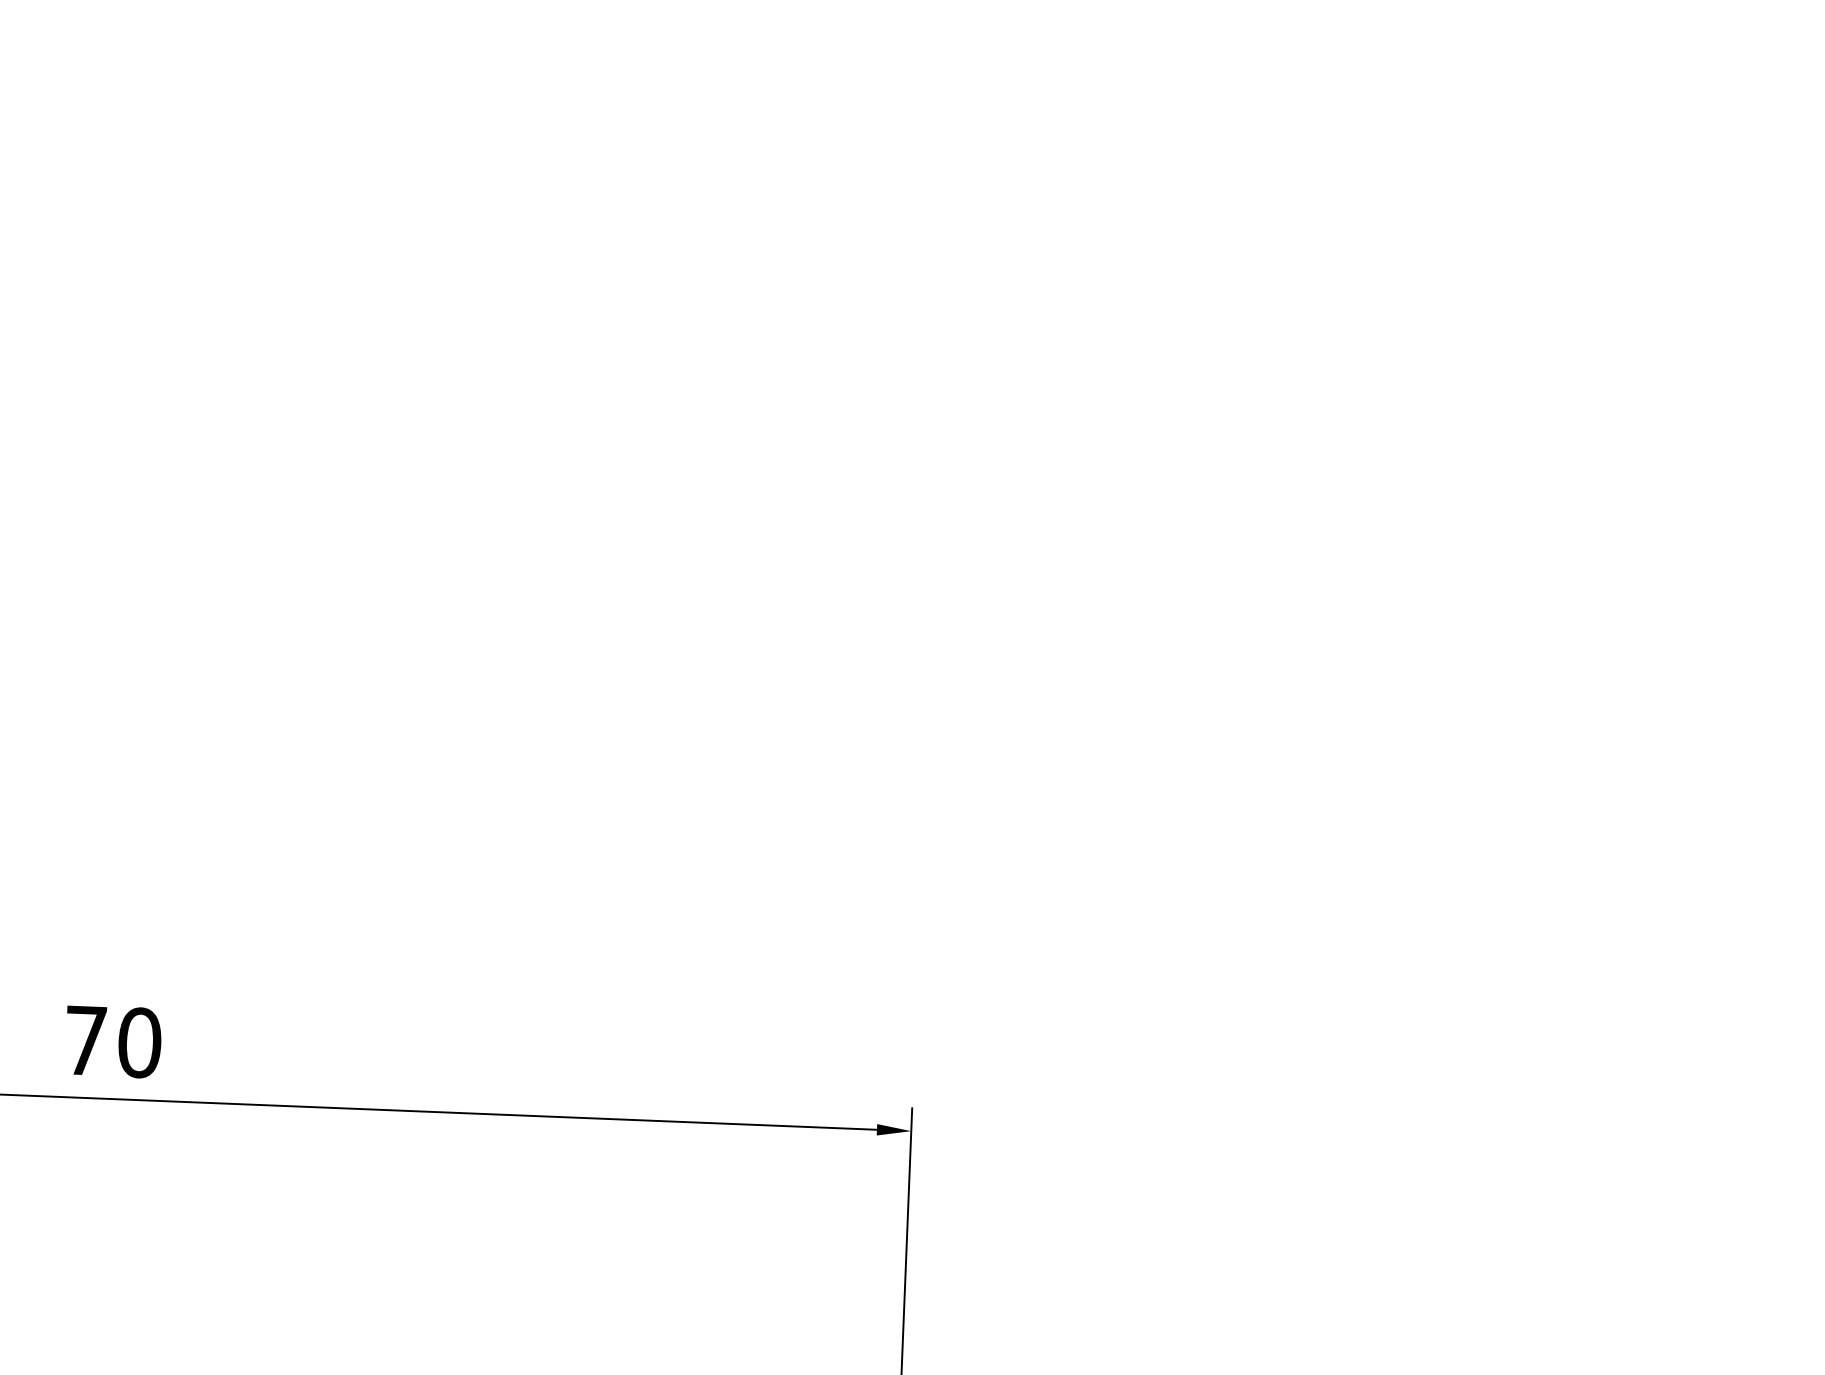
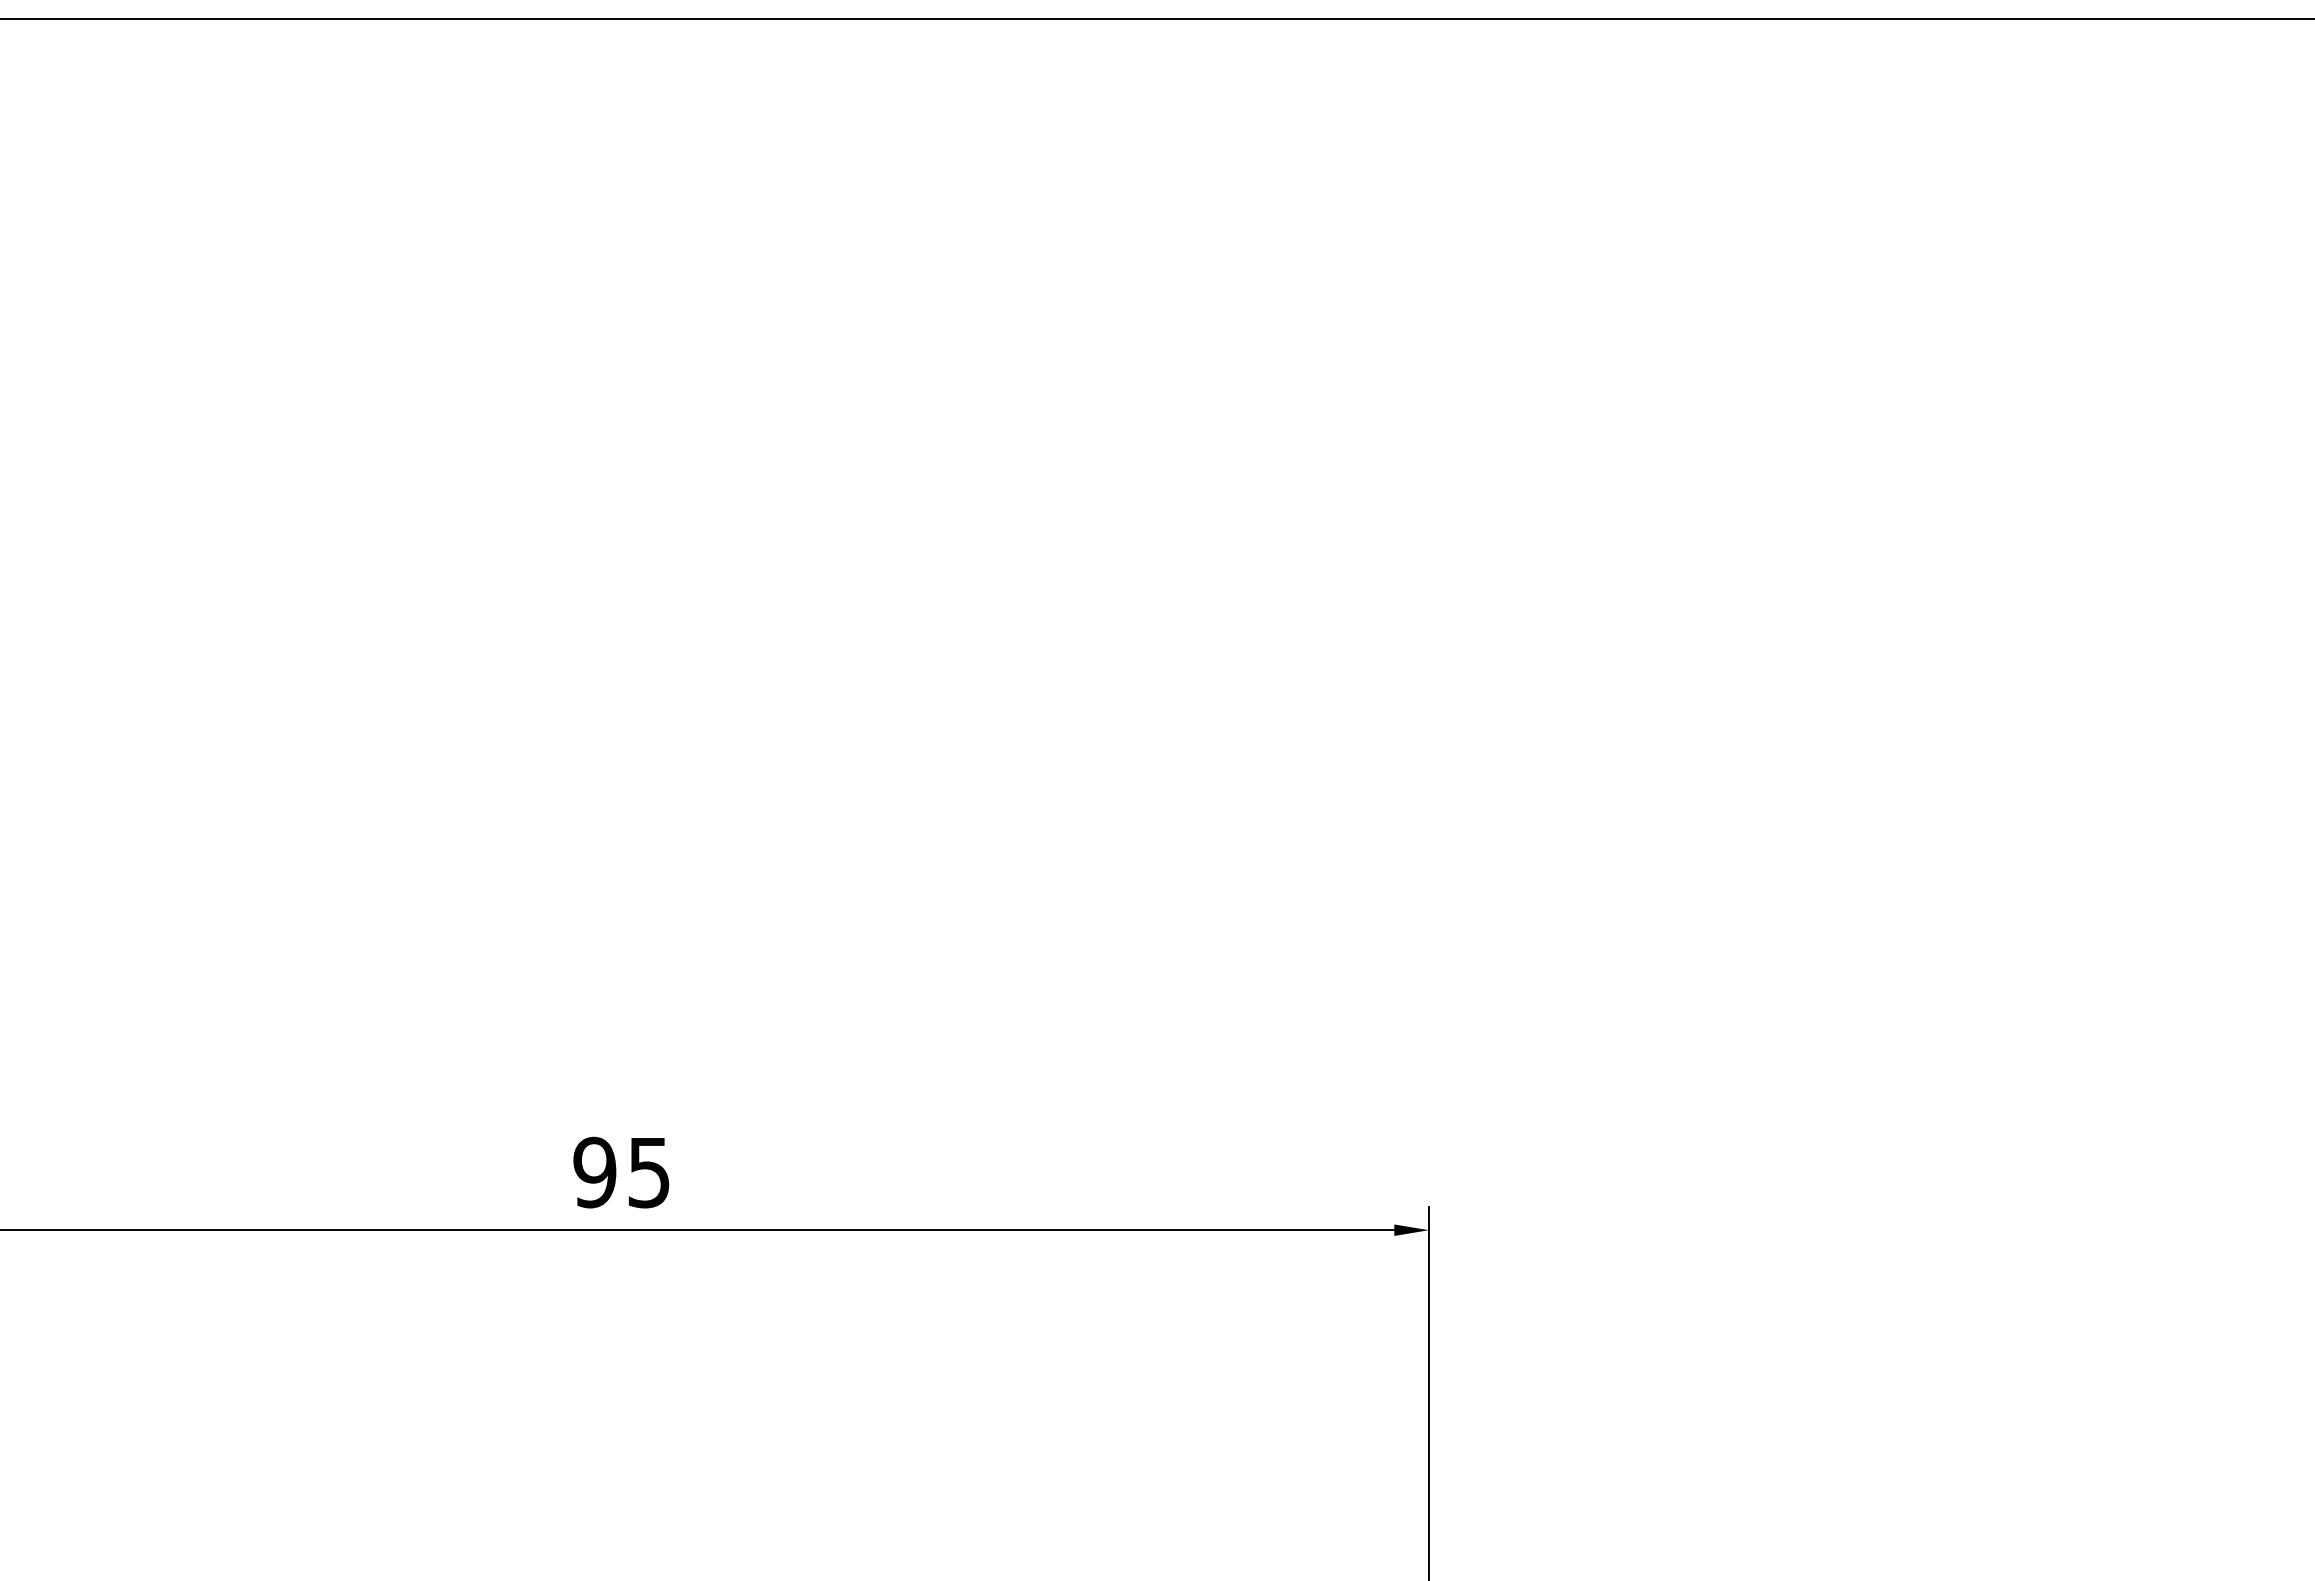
text: (112, 1041) -> (621, 1172), 70 -> 95

